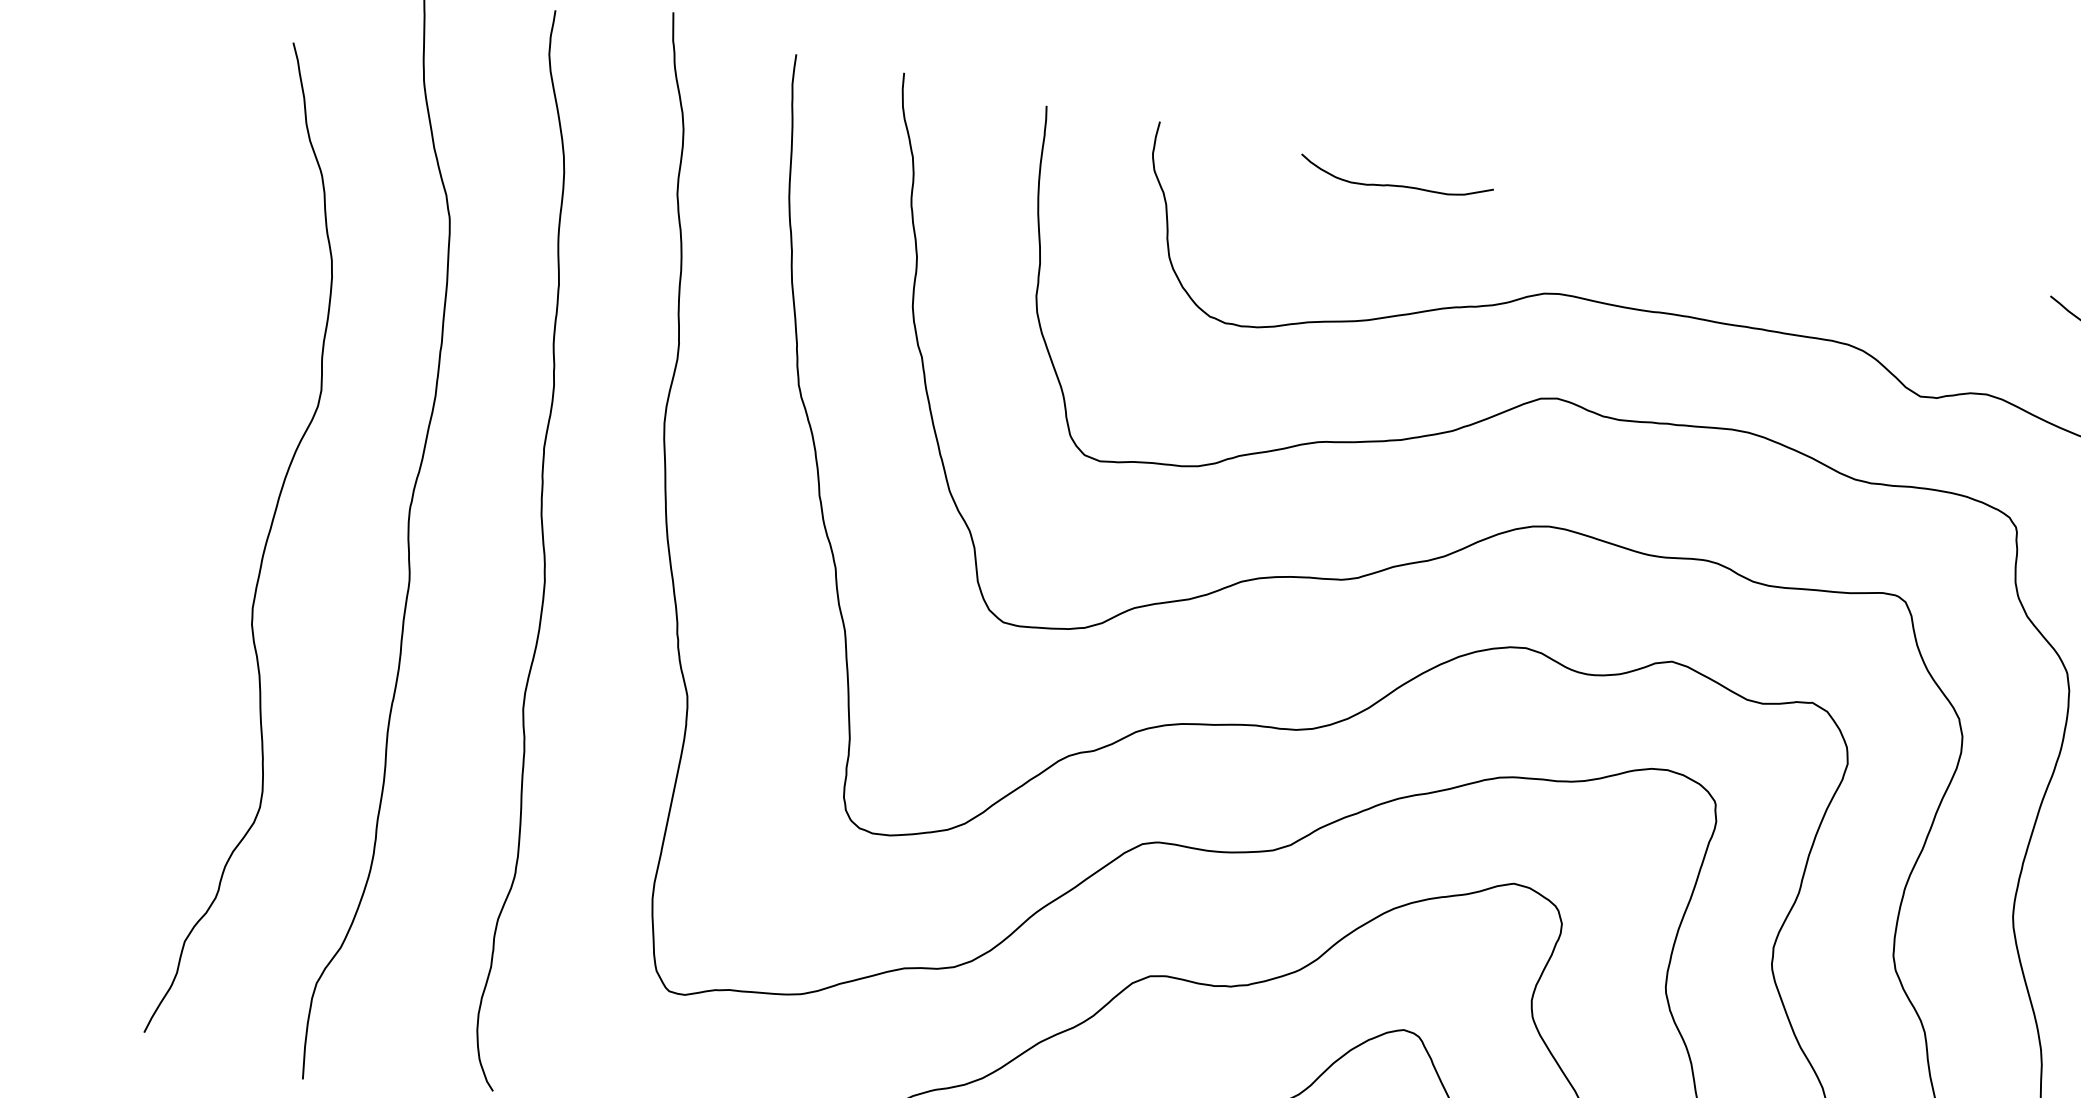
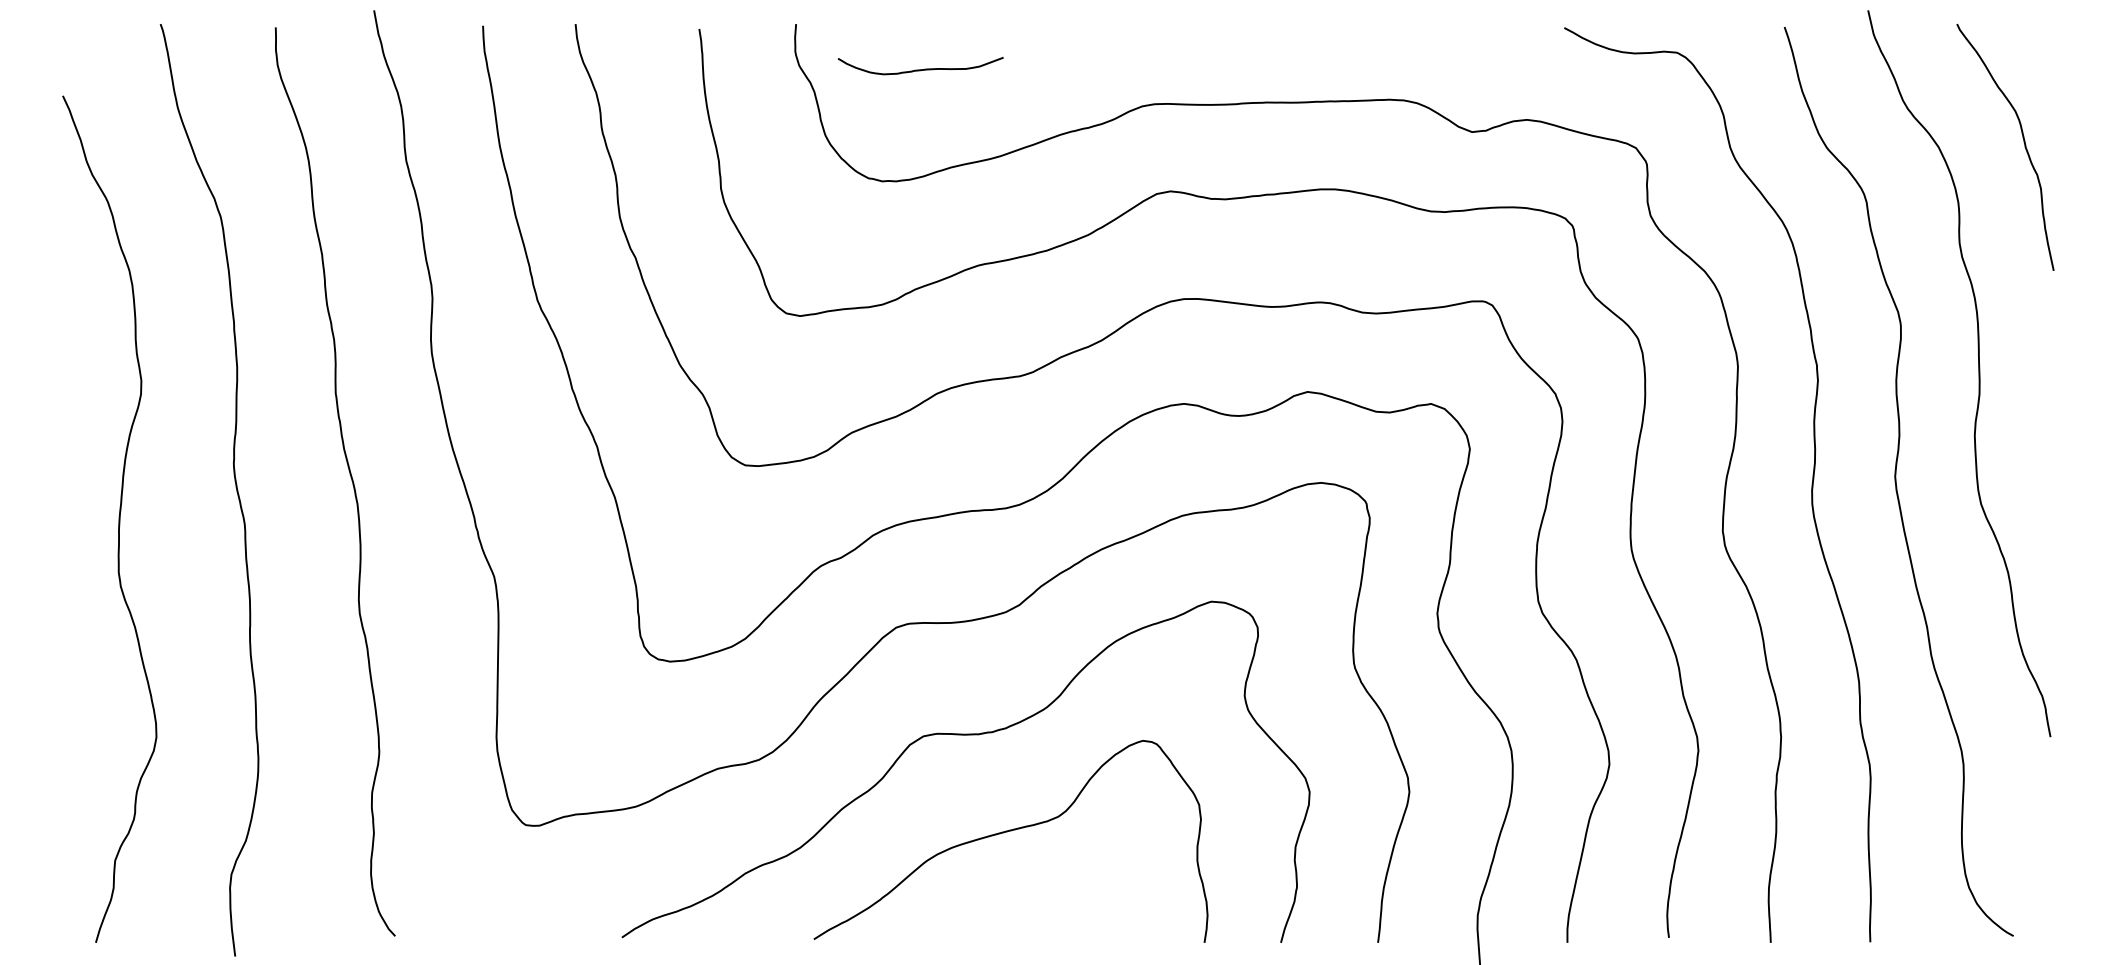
curve: (1394, 184) -> (920, 69), moved

